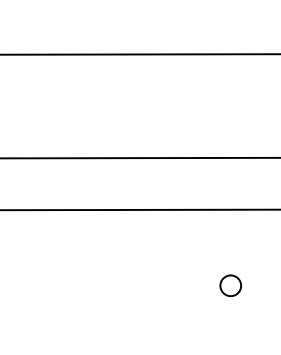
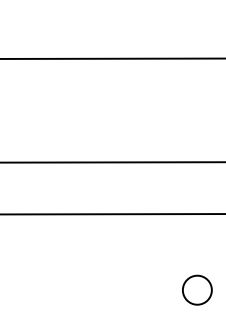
circle: (230, 285) -> (196, 289), size x1.4

